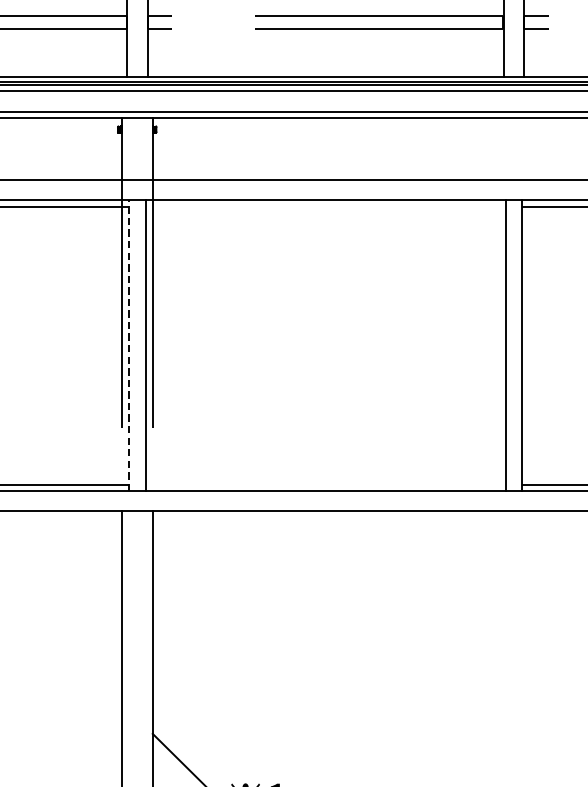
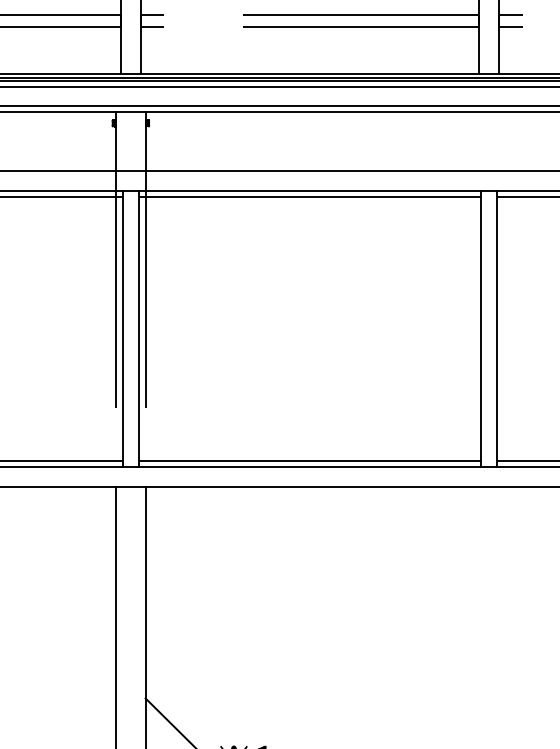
line: (324, 206) -> (309, 196), added
line: (128, 345) -> (122, 328), dashed -> solid
line: (324, 484) -> (309, 461), added

